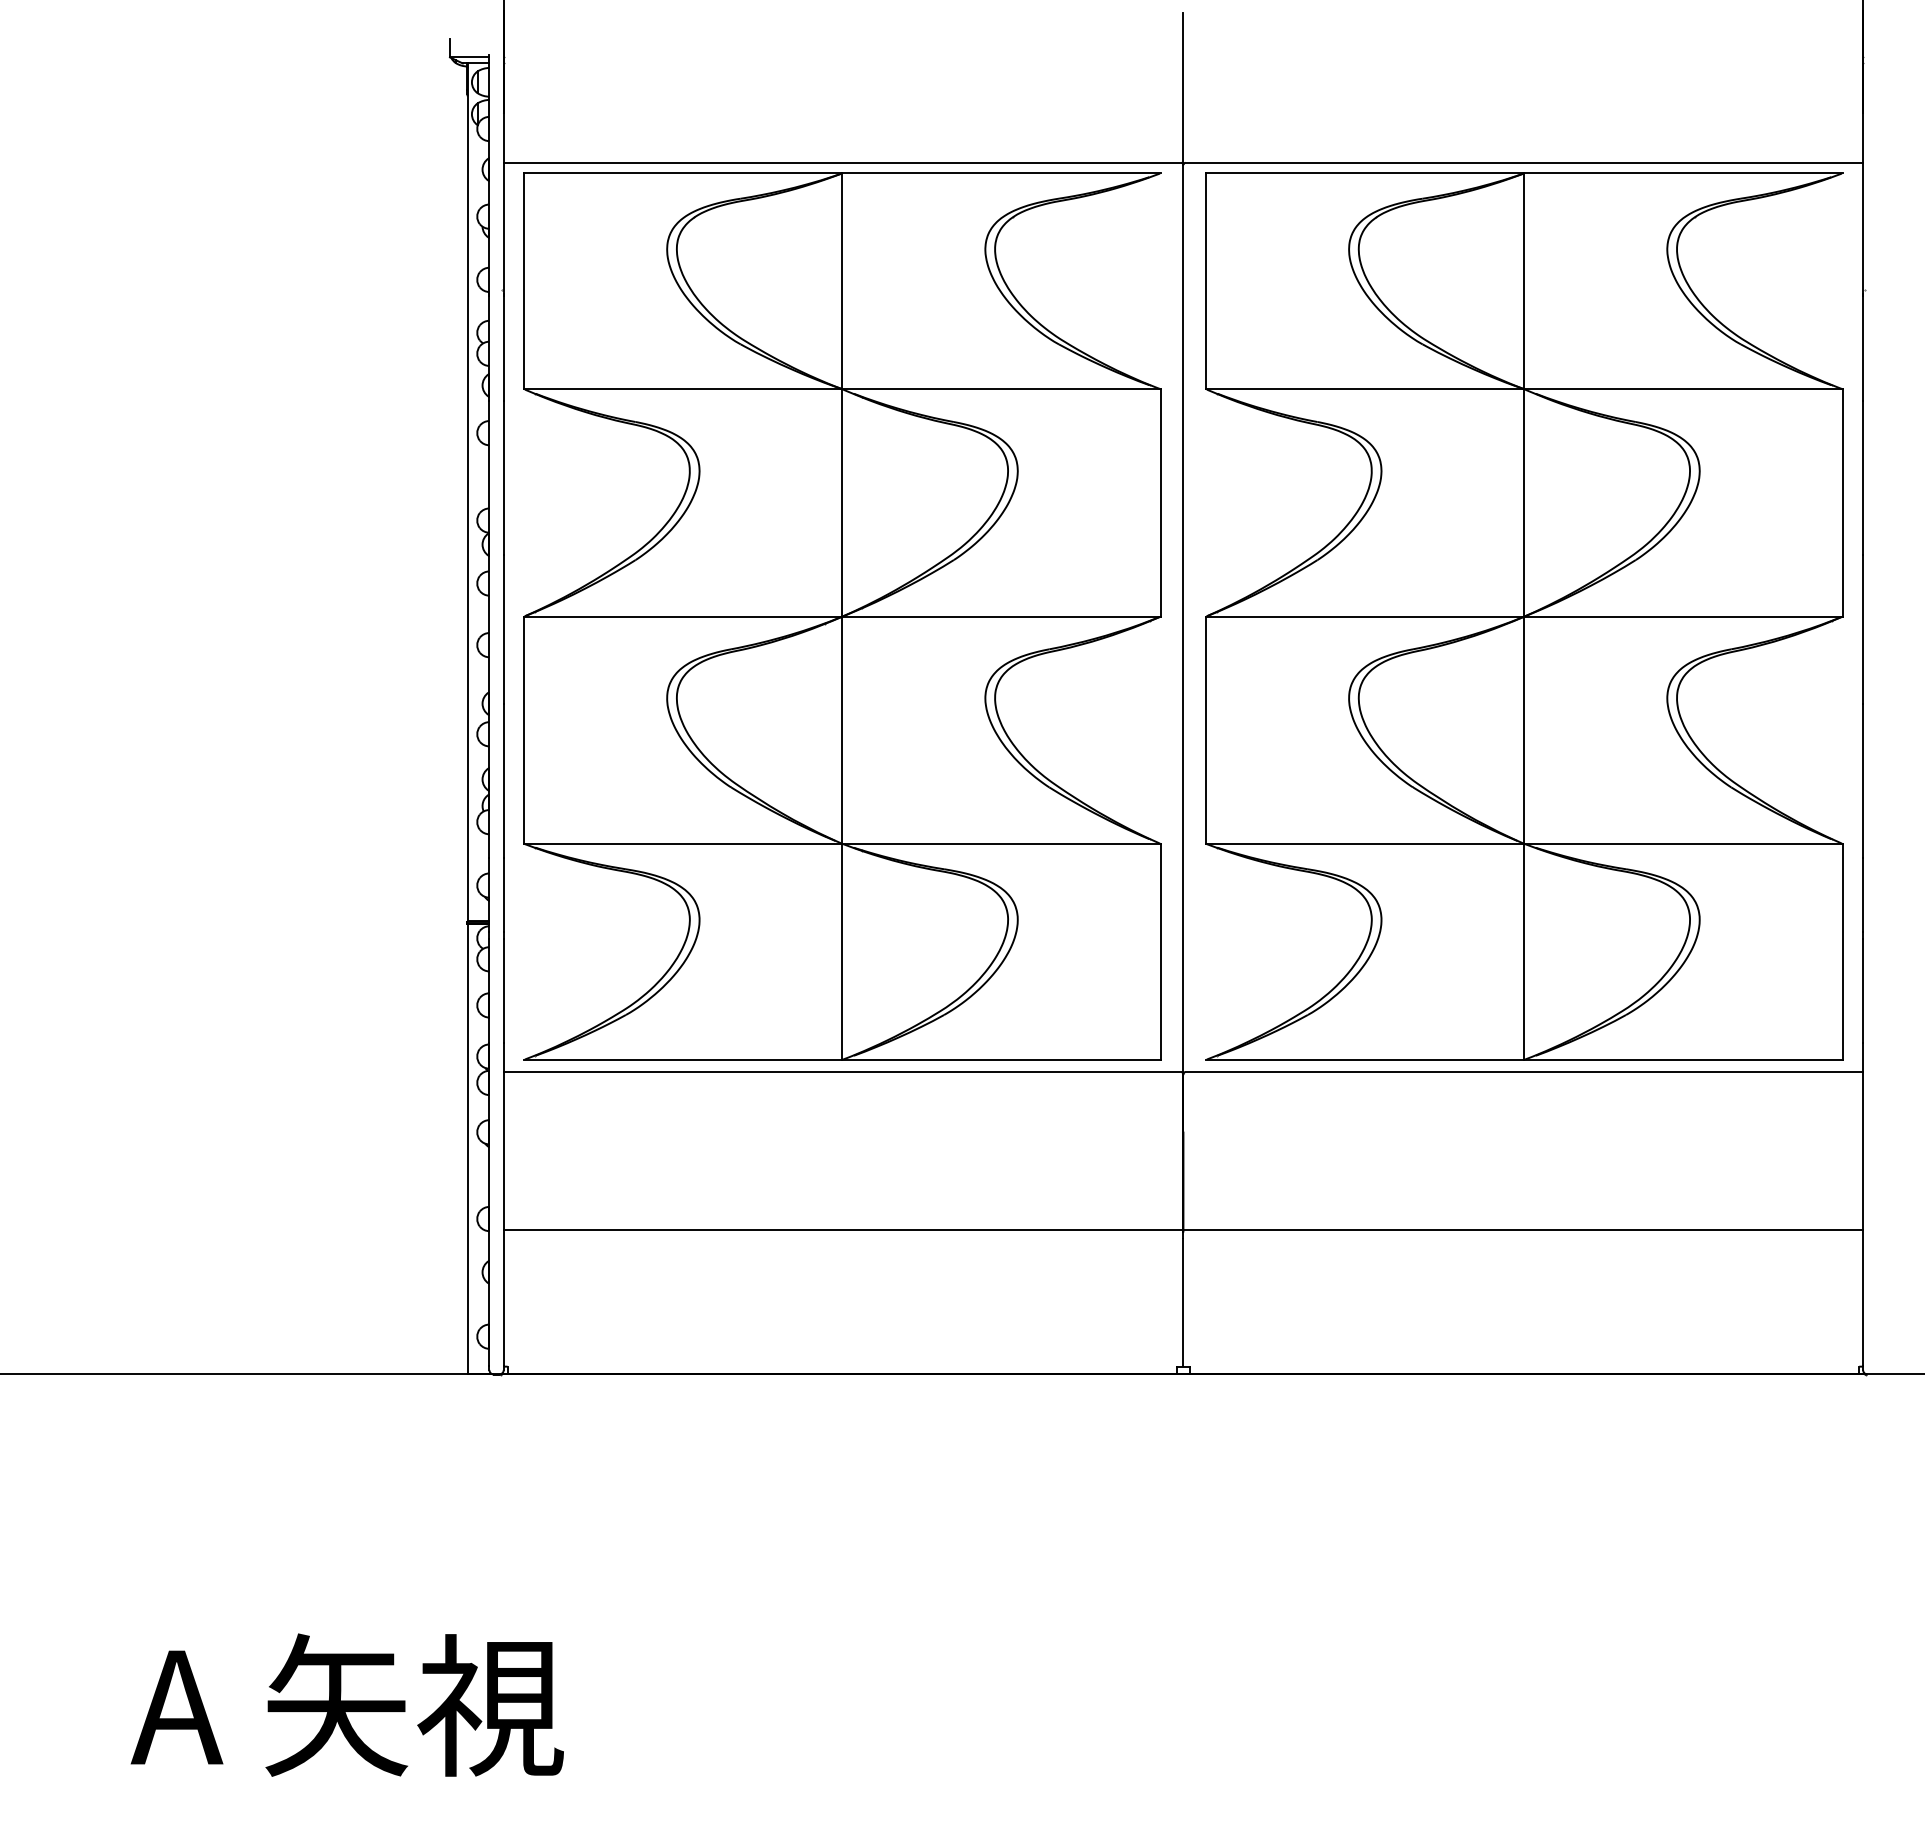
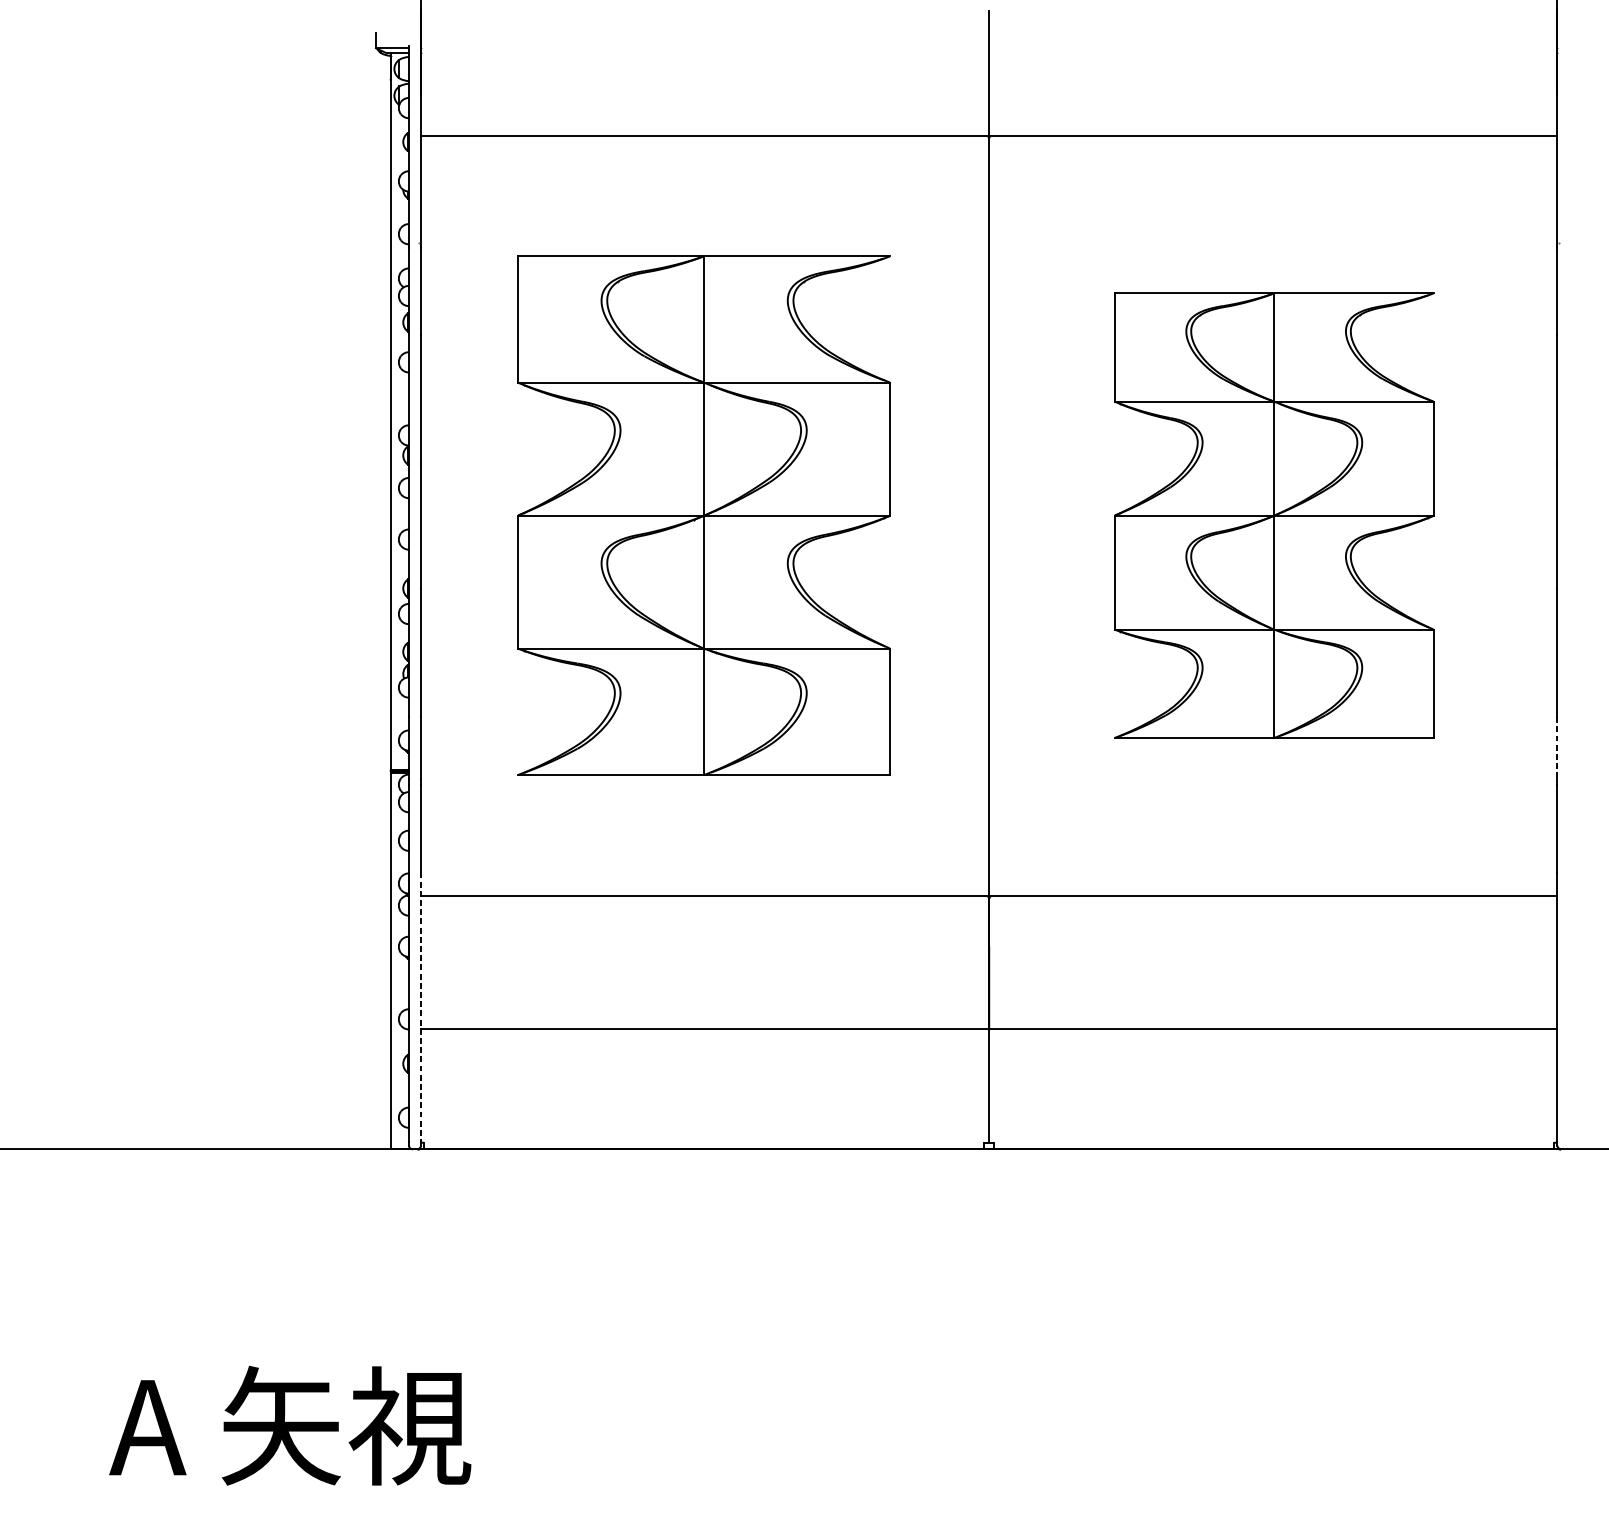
part: (842, 616) -> (704, 515), size x0.7
part: (1524, 616) -> (1274, 515), size x0.6
line: (1863, 895) -> (1557, 748), solid -> dashed
line: (503, 1205) -> (420, 1008), solid -> dashed

